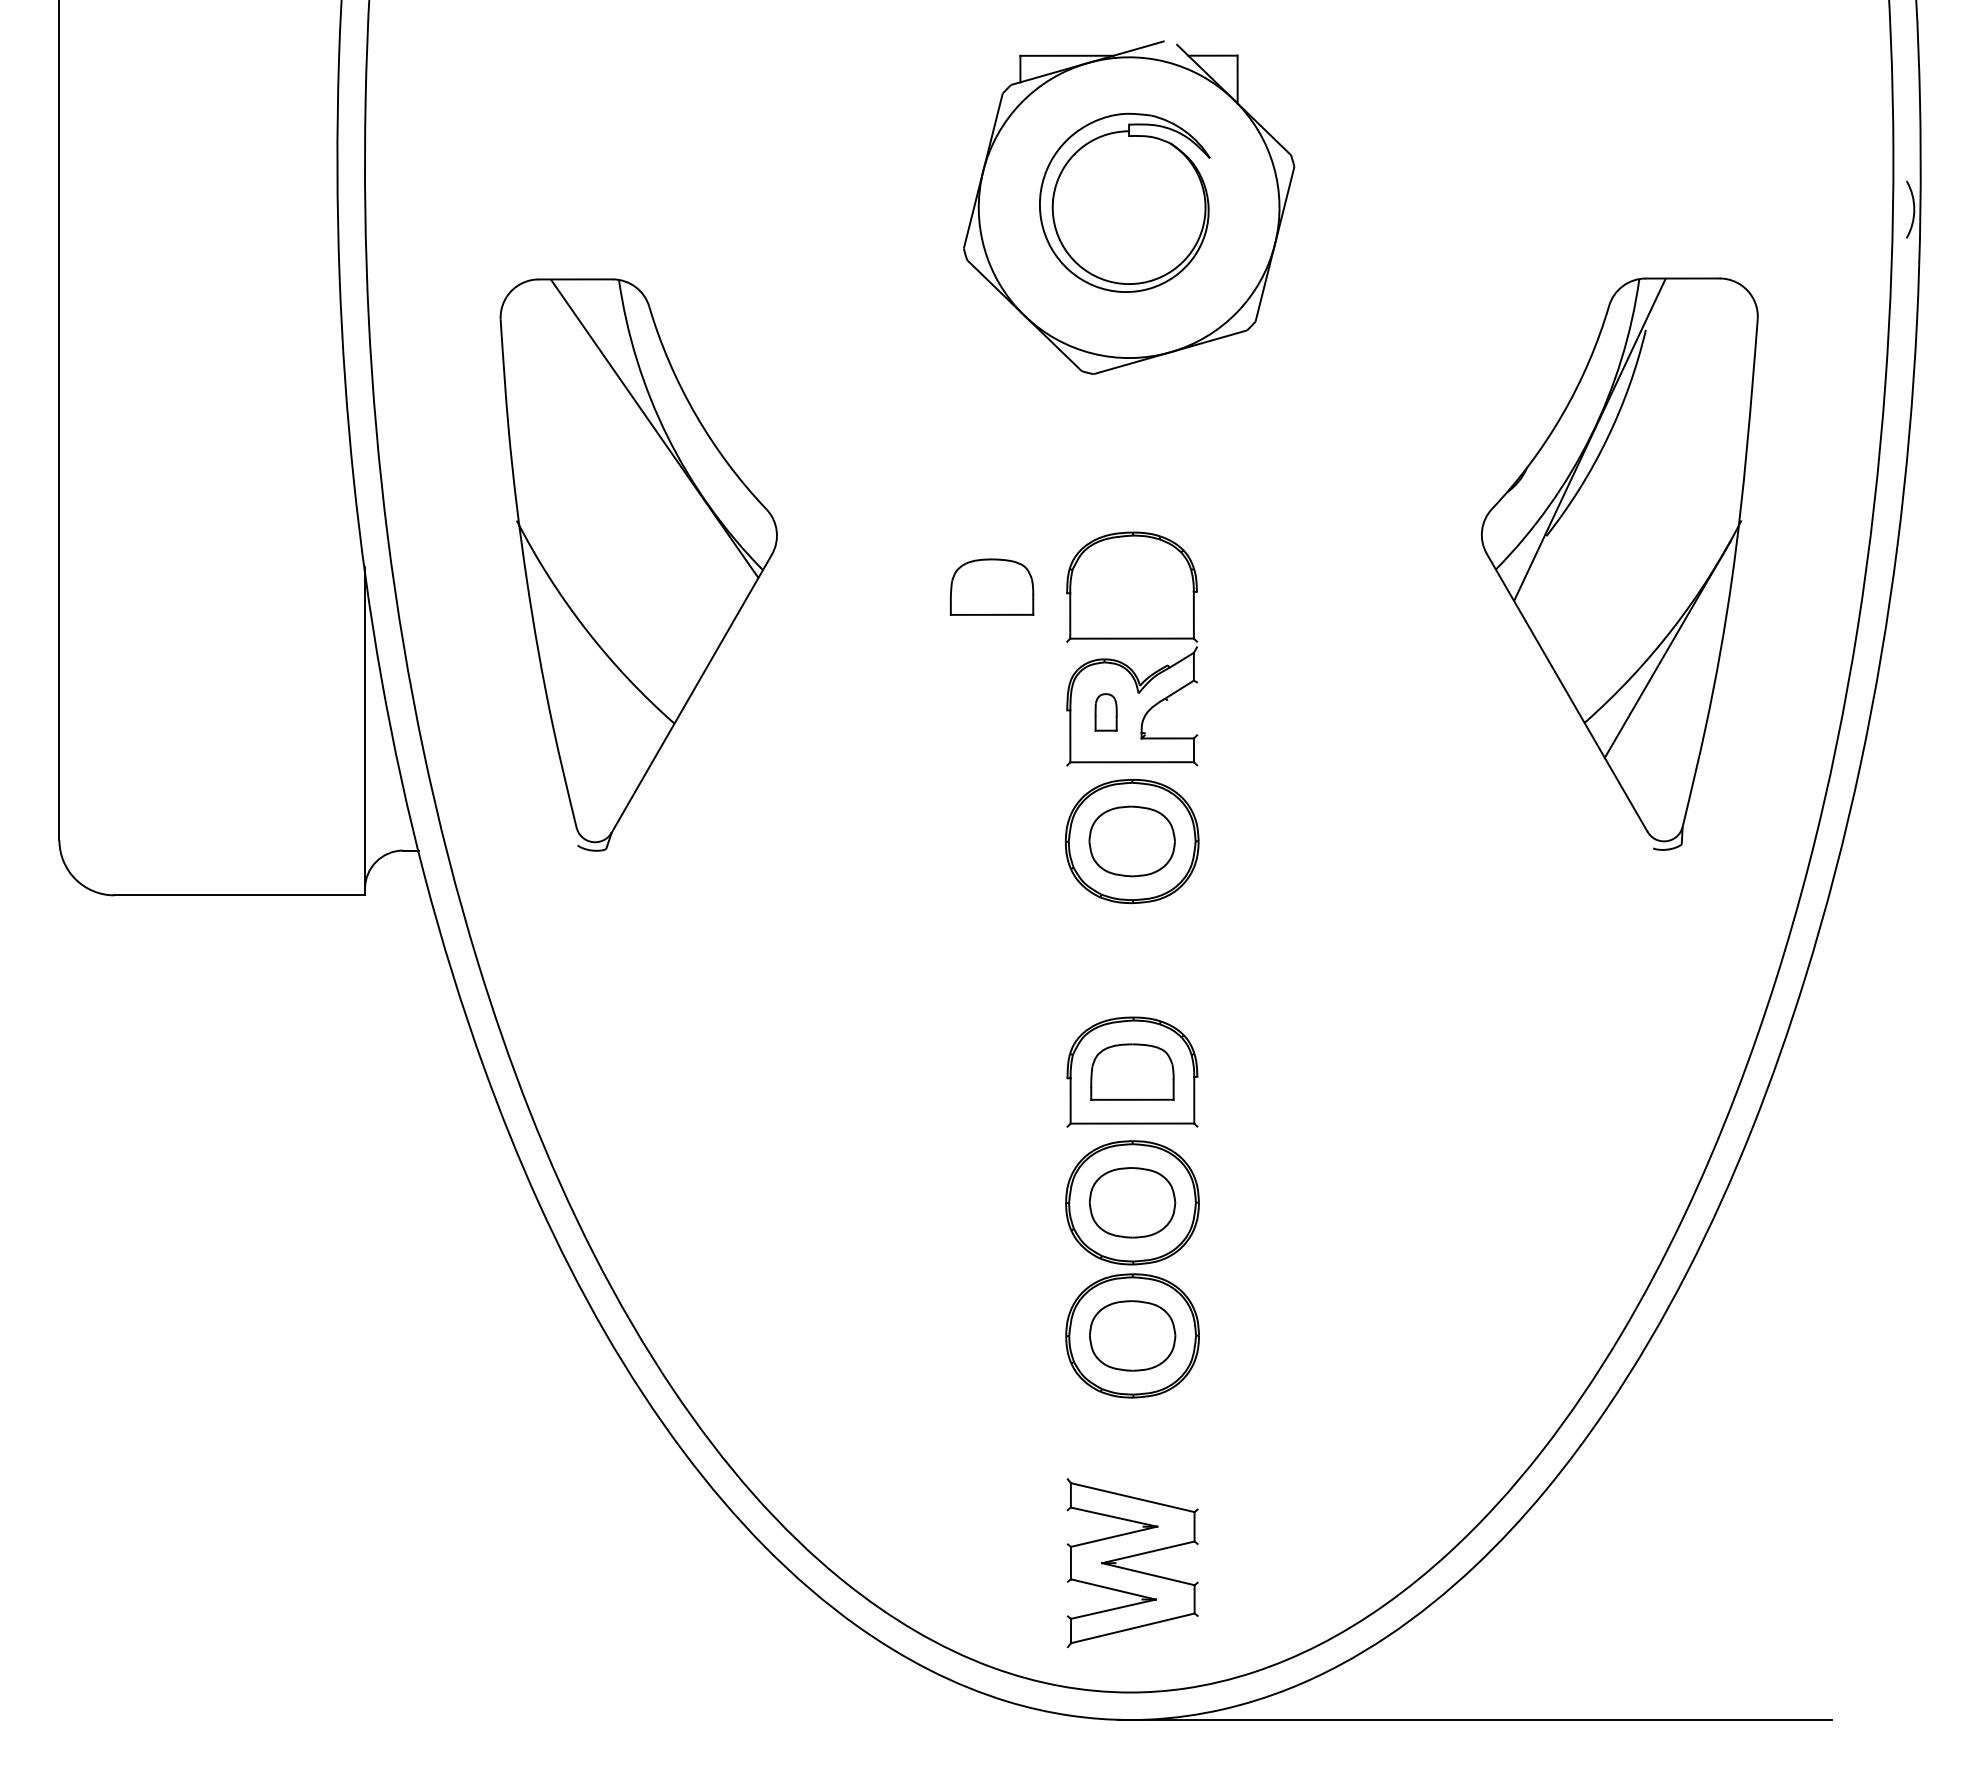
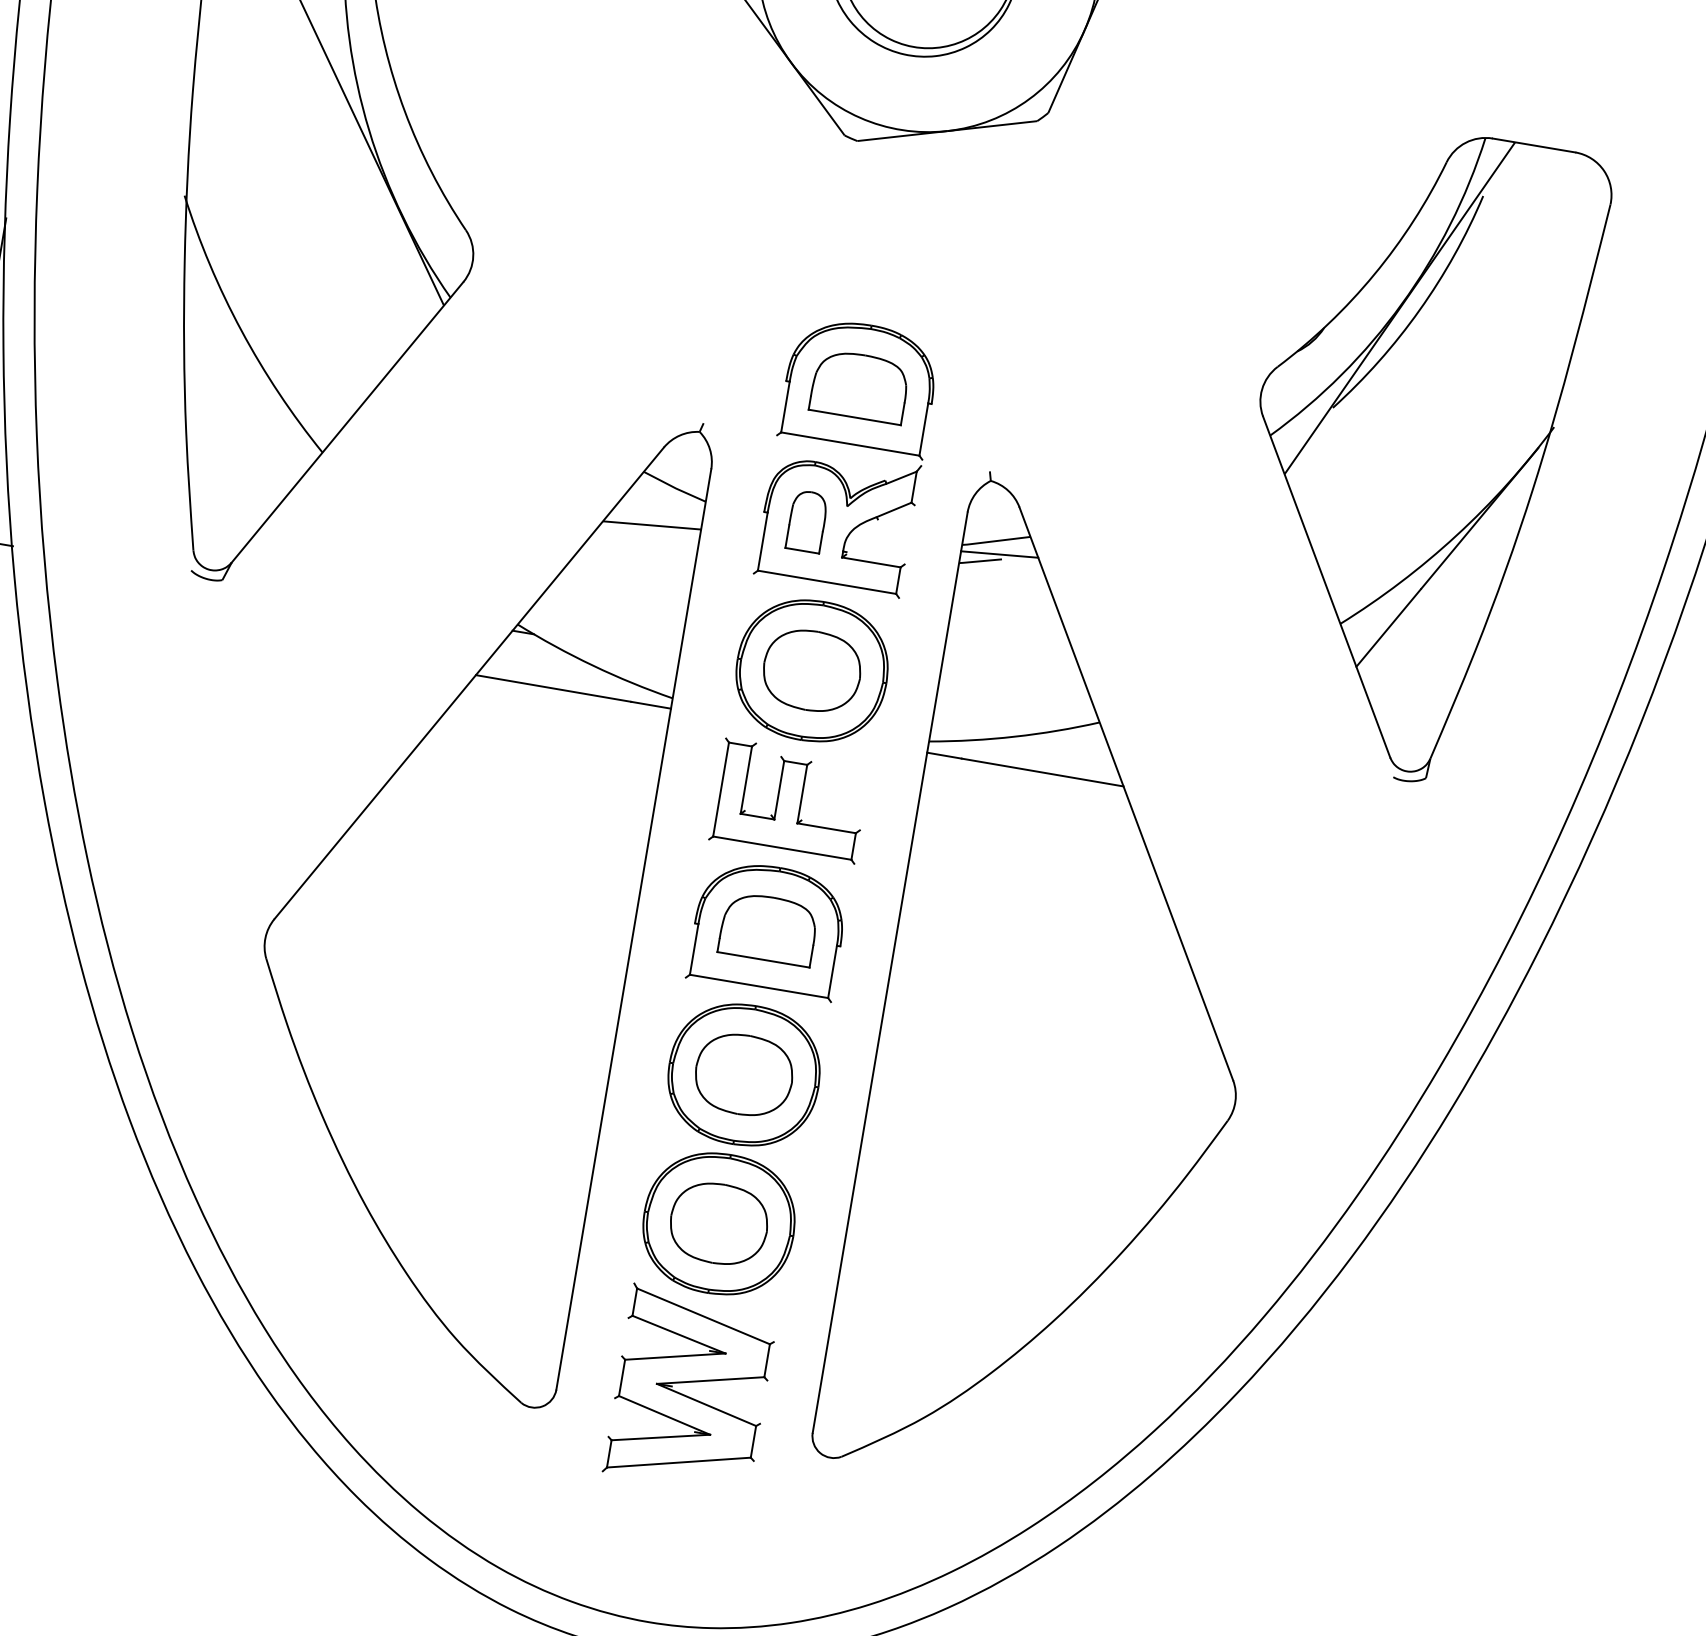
part: (991, 586) -> (859, 385), moved
part: (1106, 712) -> (807, 521), size x1.43
part: (1132, 957) -> (790, 800), added
part: (855, 1082) -> (457, 888), added
part: (1403, 1082) -> (1069, 991), added
part: (1132, 1563) -> (690, 1389), moved

